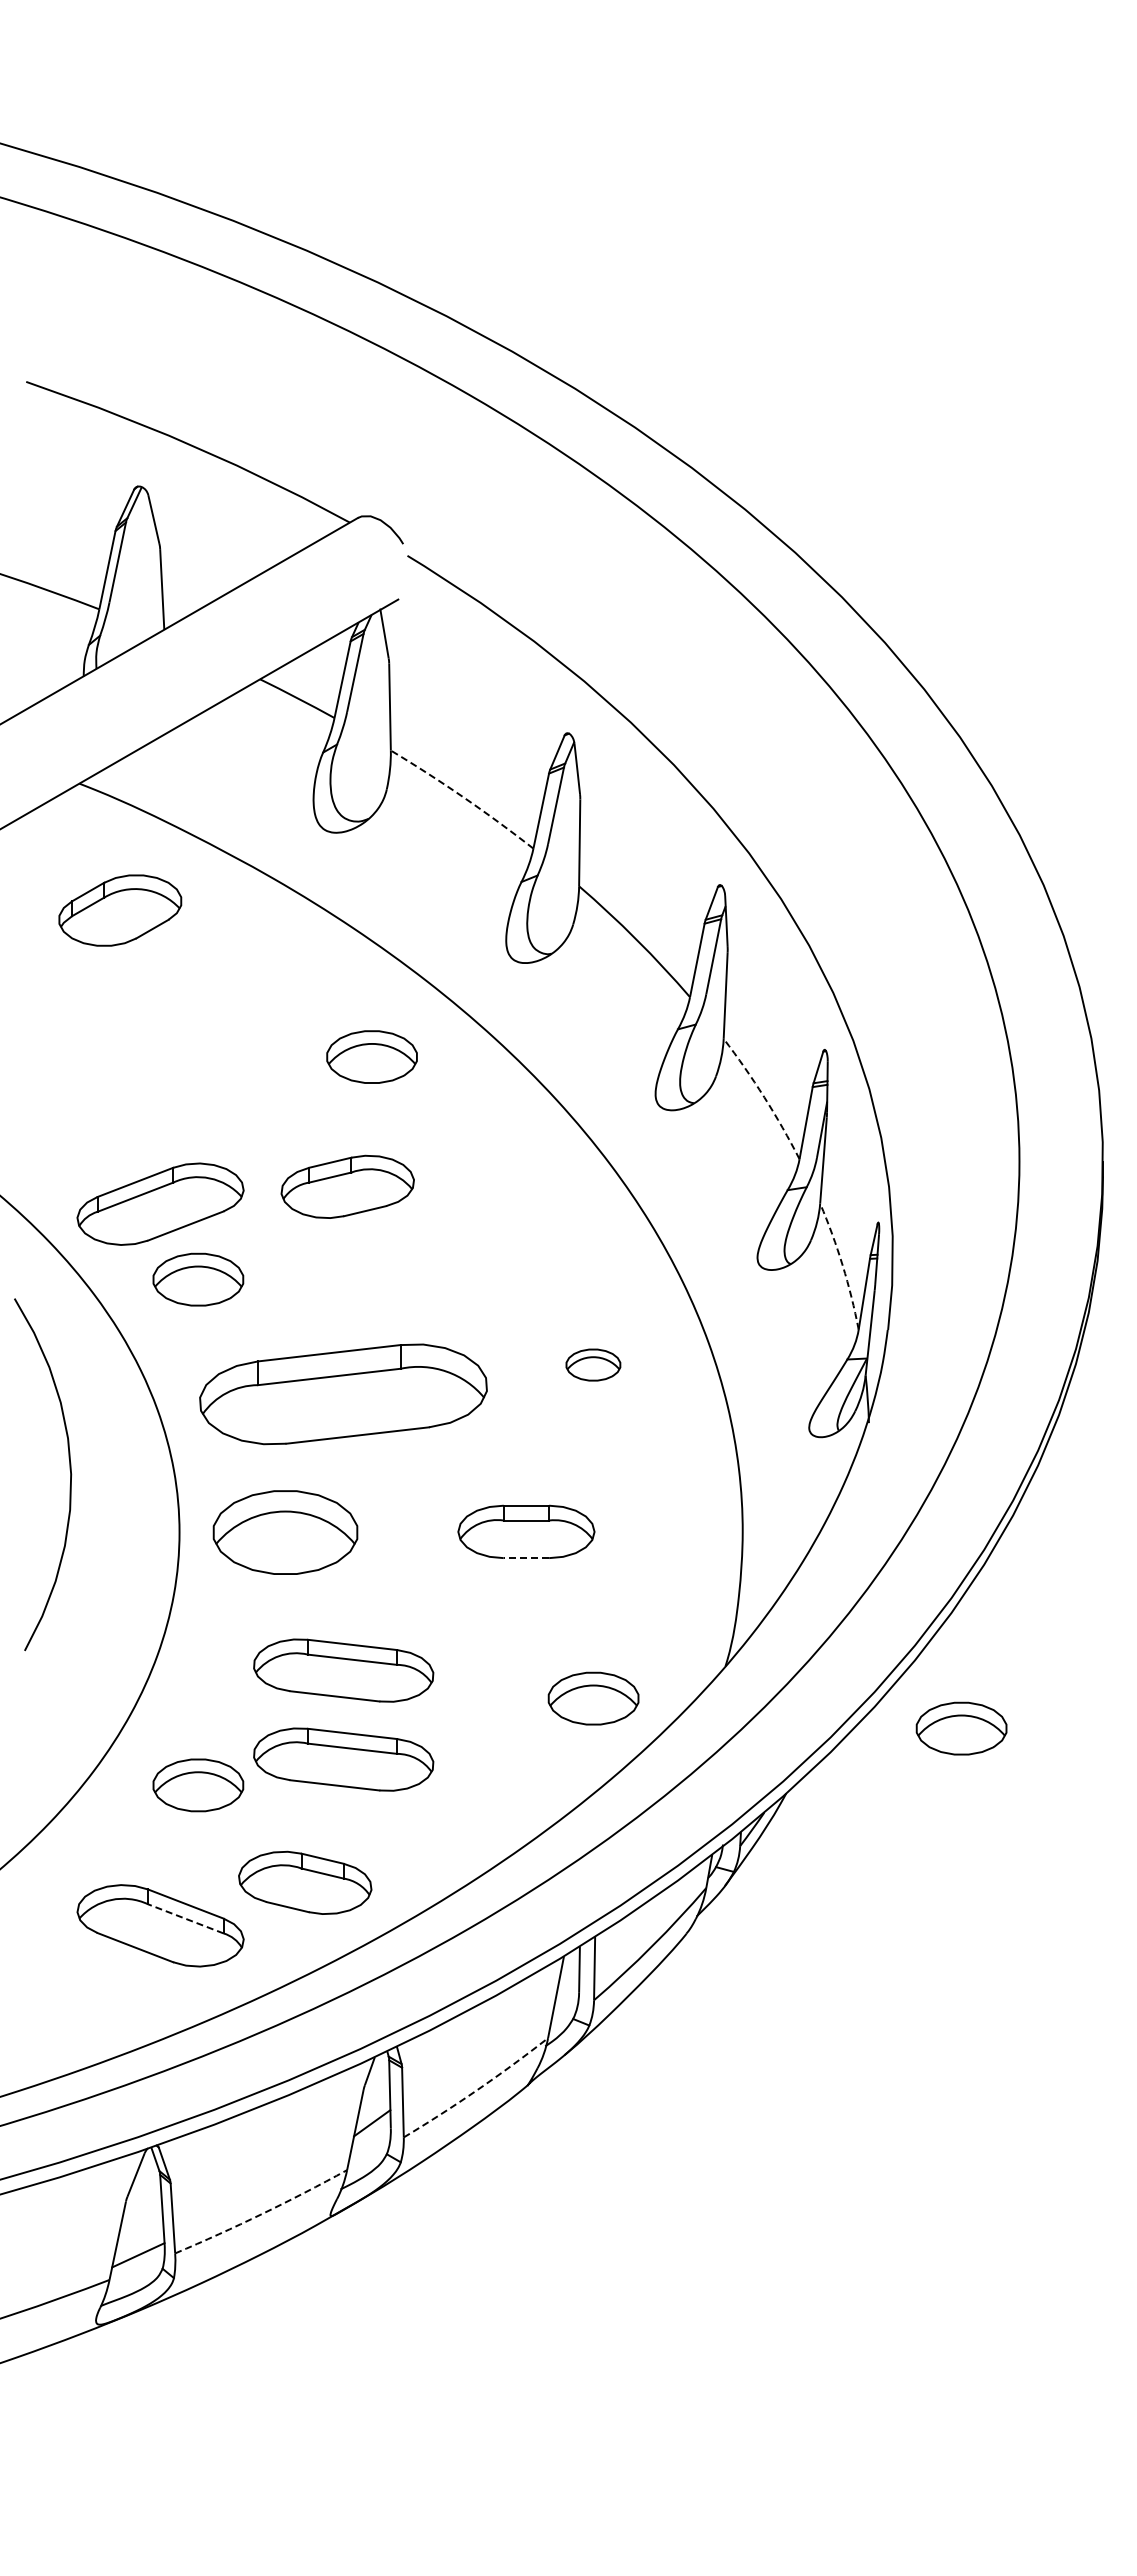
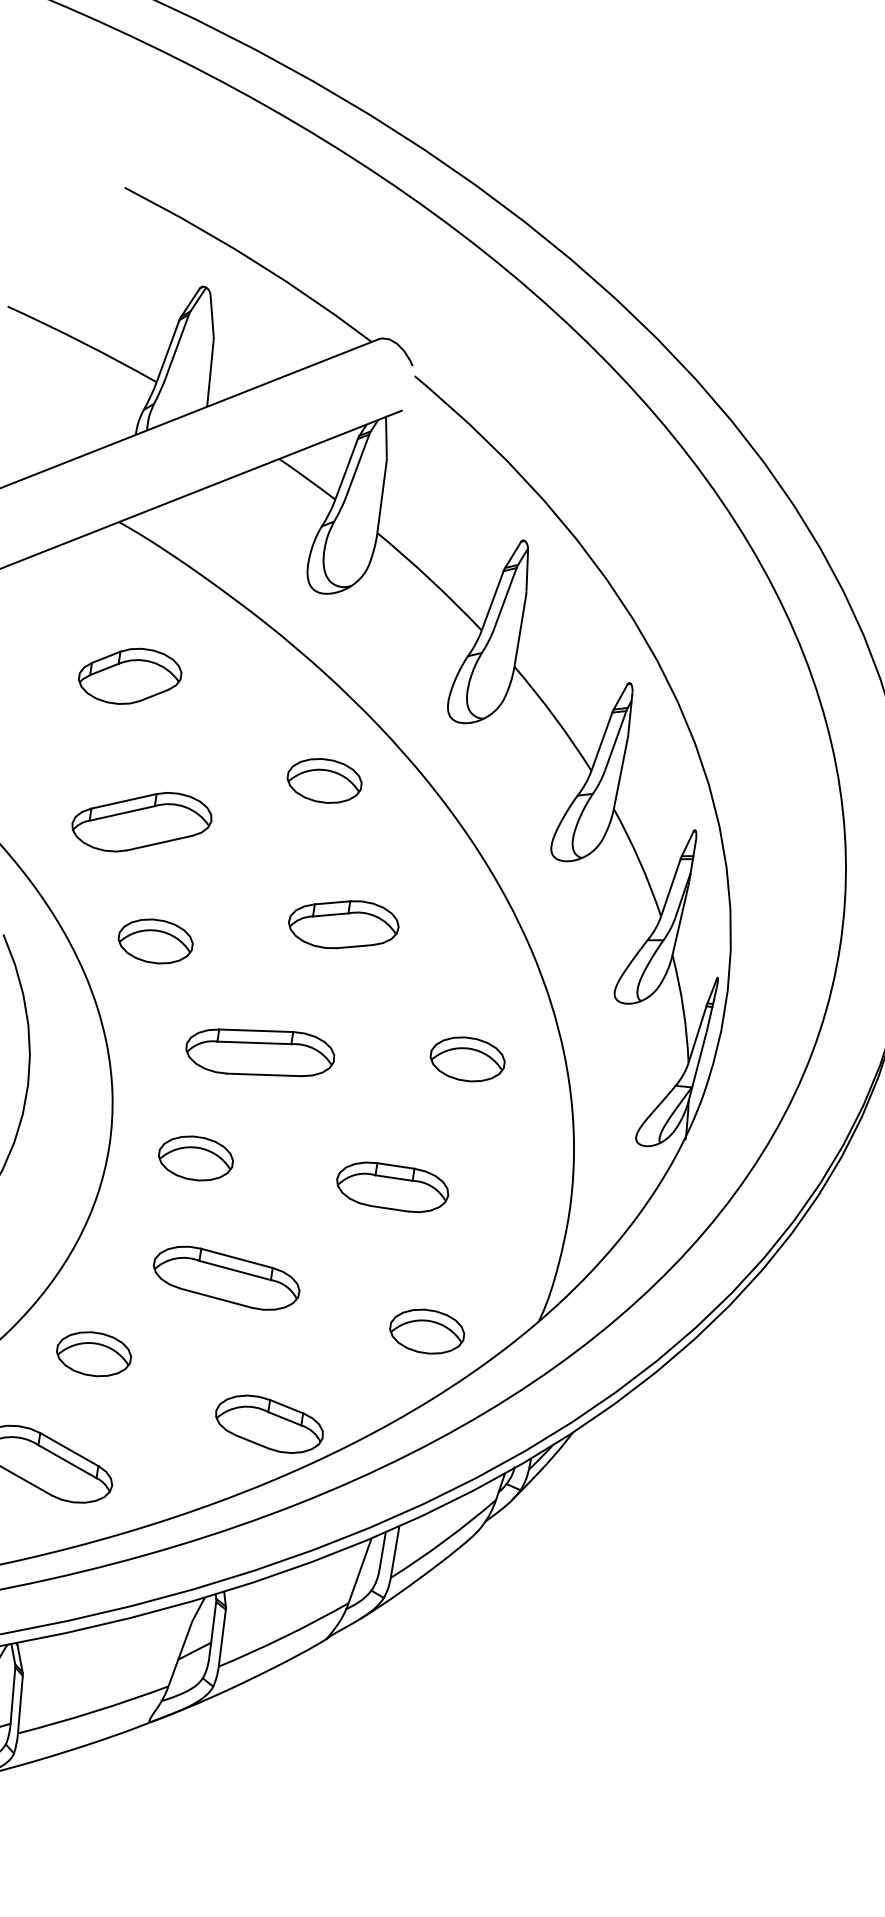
arc: (463, 797) -> (430, 580), dashed -> solid
part: (120, 910) -> (130, 676), moved
arc: (764, 1097) -> (640, 861), dashed -> solid
part: (347, 1186) -> (343, 924), moved
part: (160, 1203) -> (142, 821), moved
arc: (842, 1265) -> (683, 1008), dashed -> solid
part: (593, 1364) -> (467, 1058), size x1.67
part: (343, 1394) -> (260, 1052), size x0.62
part: (285, 1532) -> (195, 1158), size x0.62
line: (526, 1558) -> (389, 1209), dashed -> solid
part: (961, 1728) -> (723, 1400), removed
part: (343, 1759) -> (215, 1350), removed
part: (305, 1882) -> (269, 1423), moved
line: (185, 1918) -> (67, 1461), dashed -> solid
arc: (477, 2089) -> (284, 1636), dashed -> solid
arc: (262, 2213) -> (94, 1711), dashed -> solid

